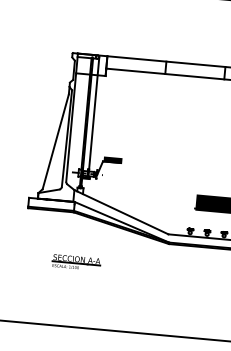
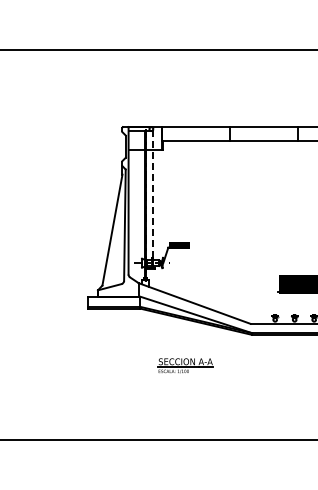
line: (94, 113) -> (153, 193), solid -> dashed
part: (76, 262) -> (185, 365), moved

